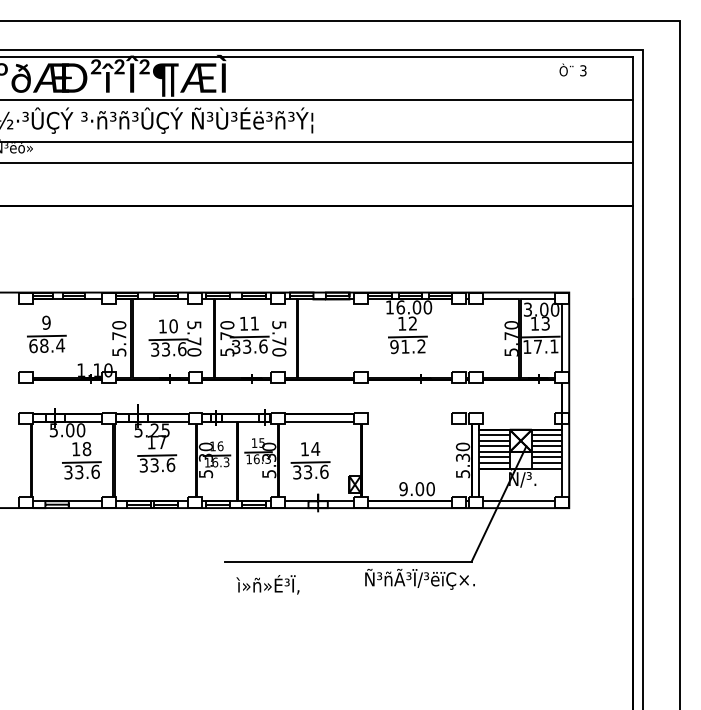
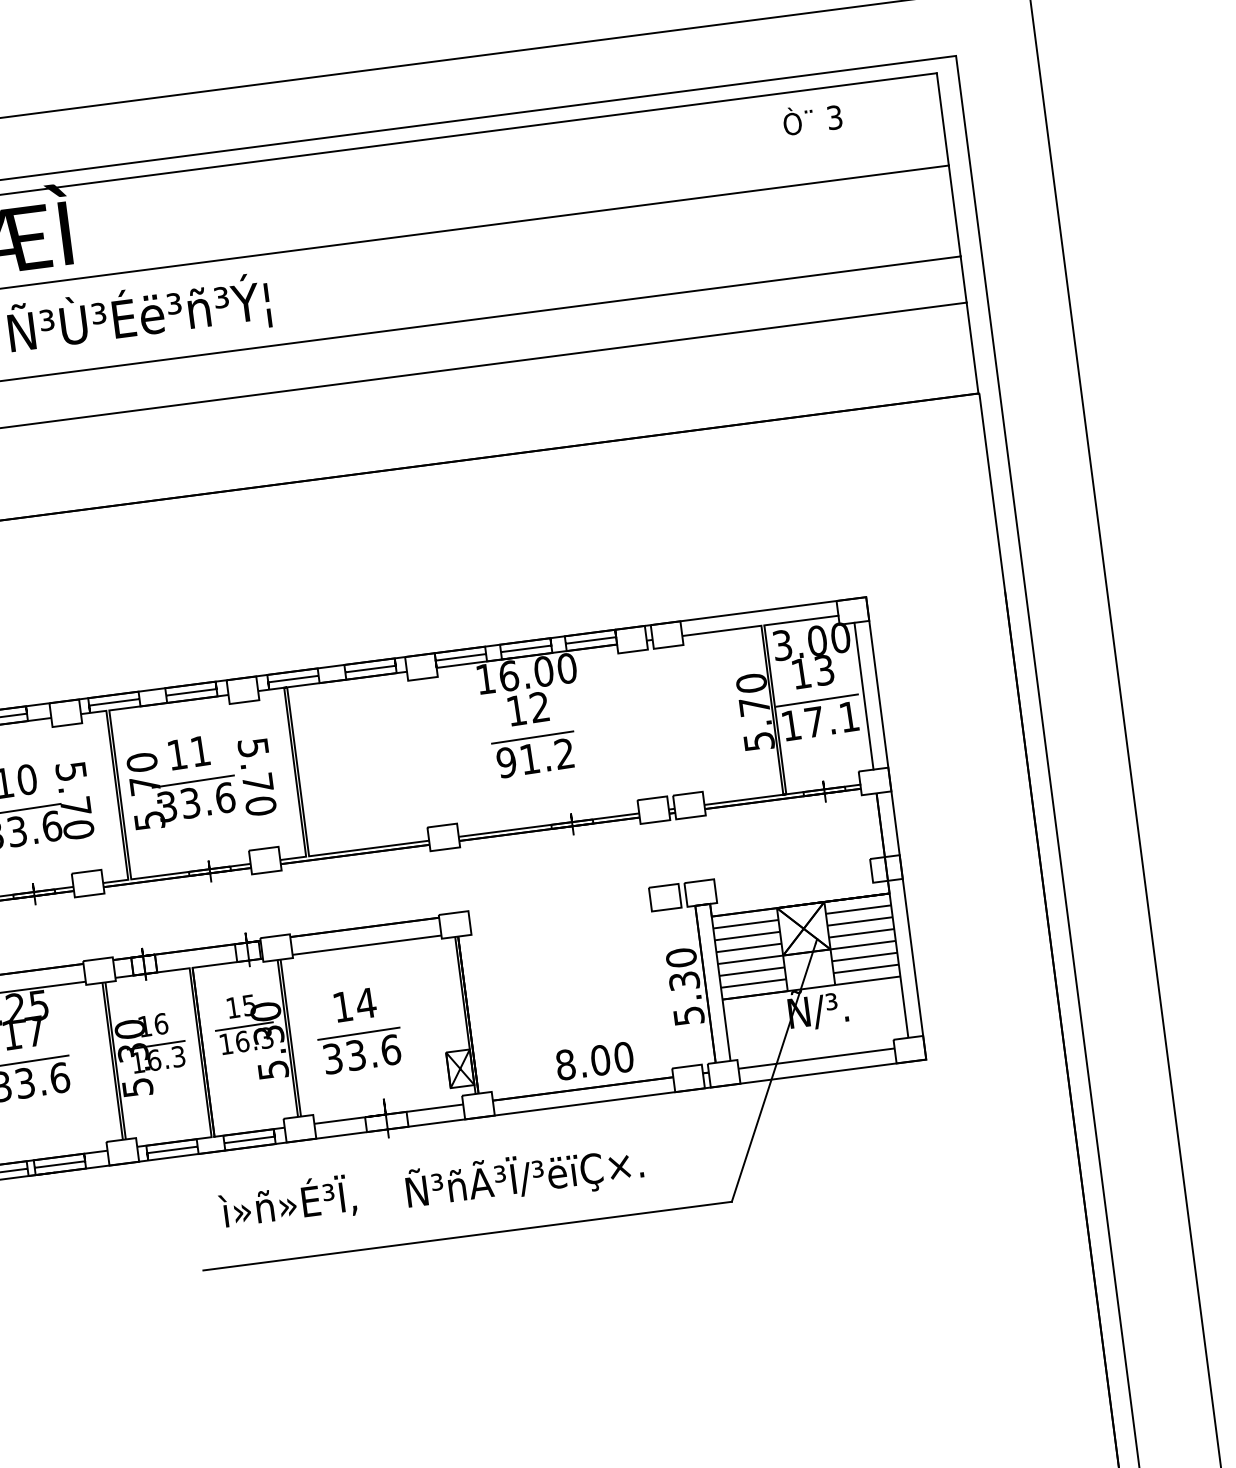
text: (403, 489) -> (565, 1065), 9.00 -> 8.00
text: (419, 579) -> (523, 1178), moved
text: (267, 584) -> (286, 1202), moved

